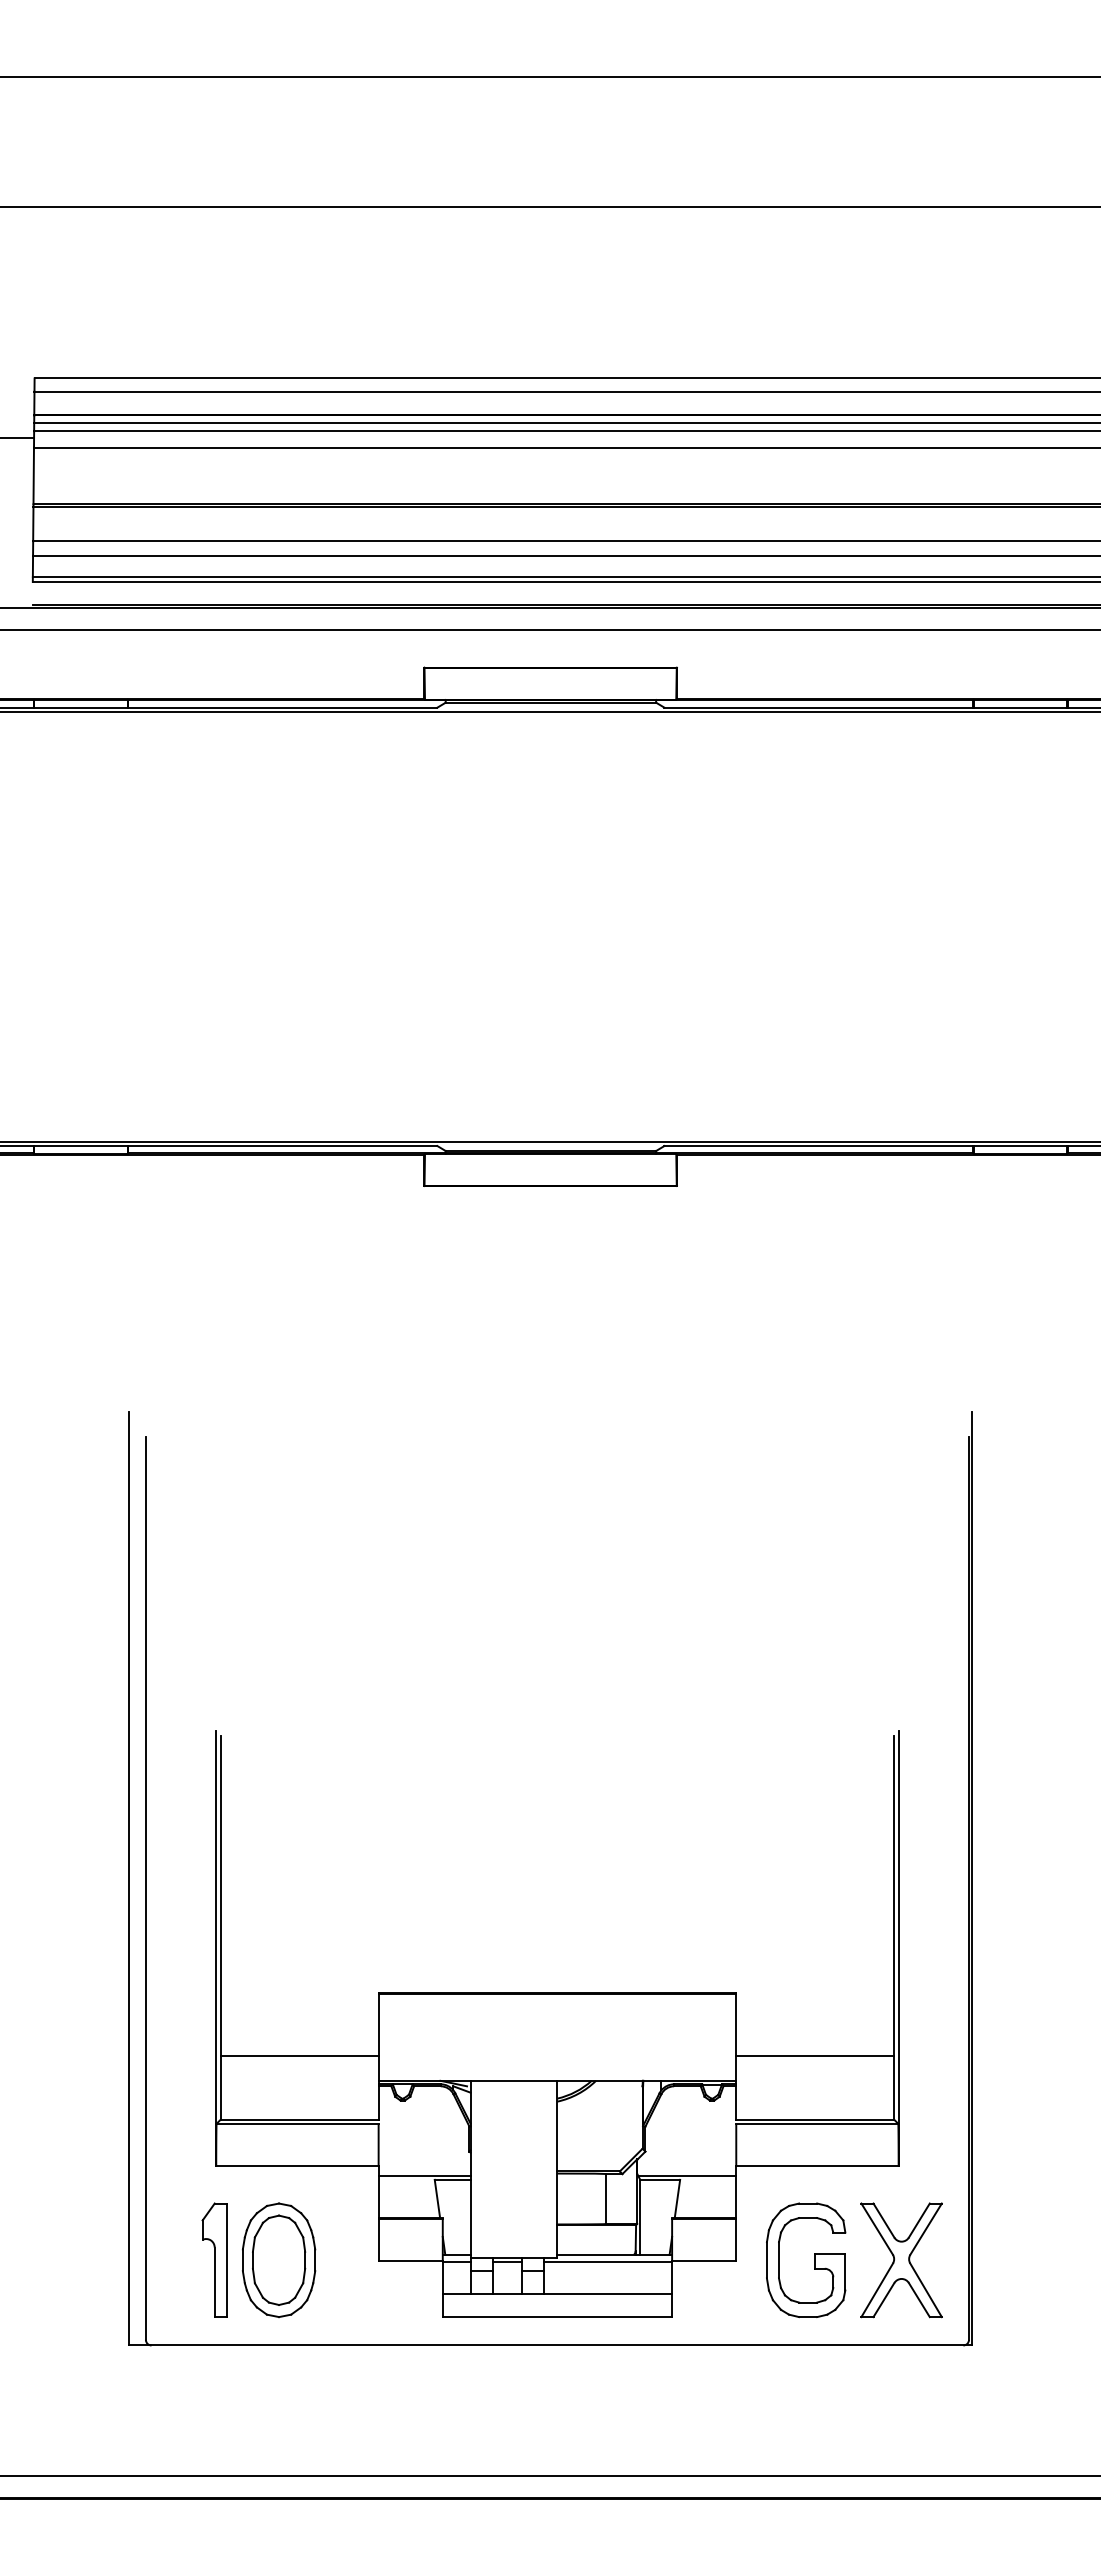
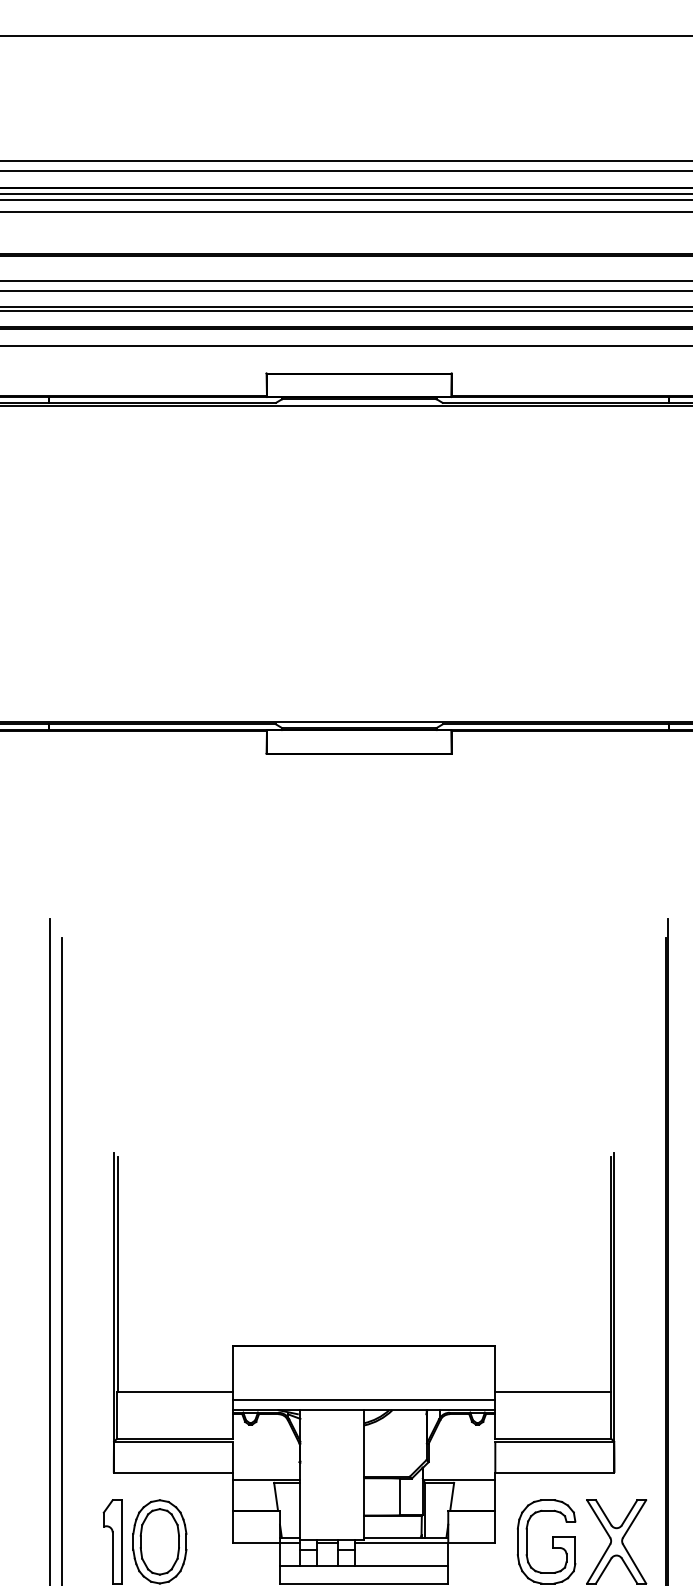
line: (557, 2067) -> (364, 1400), added

